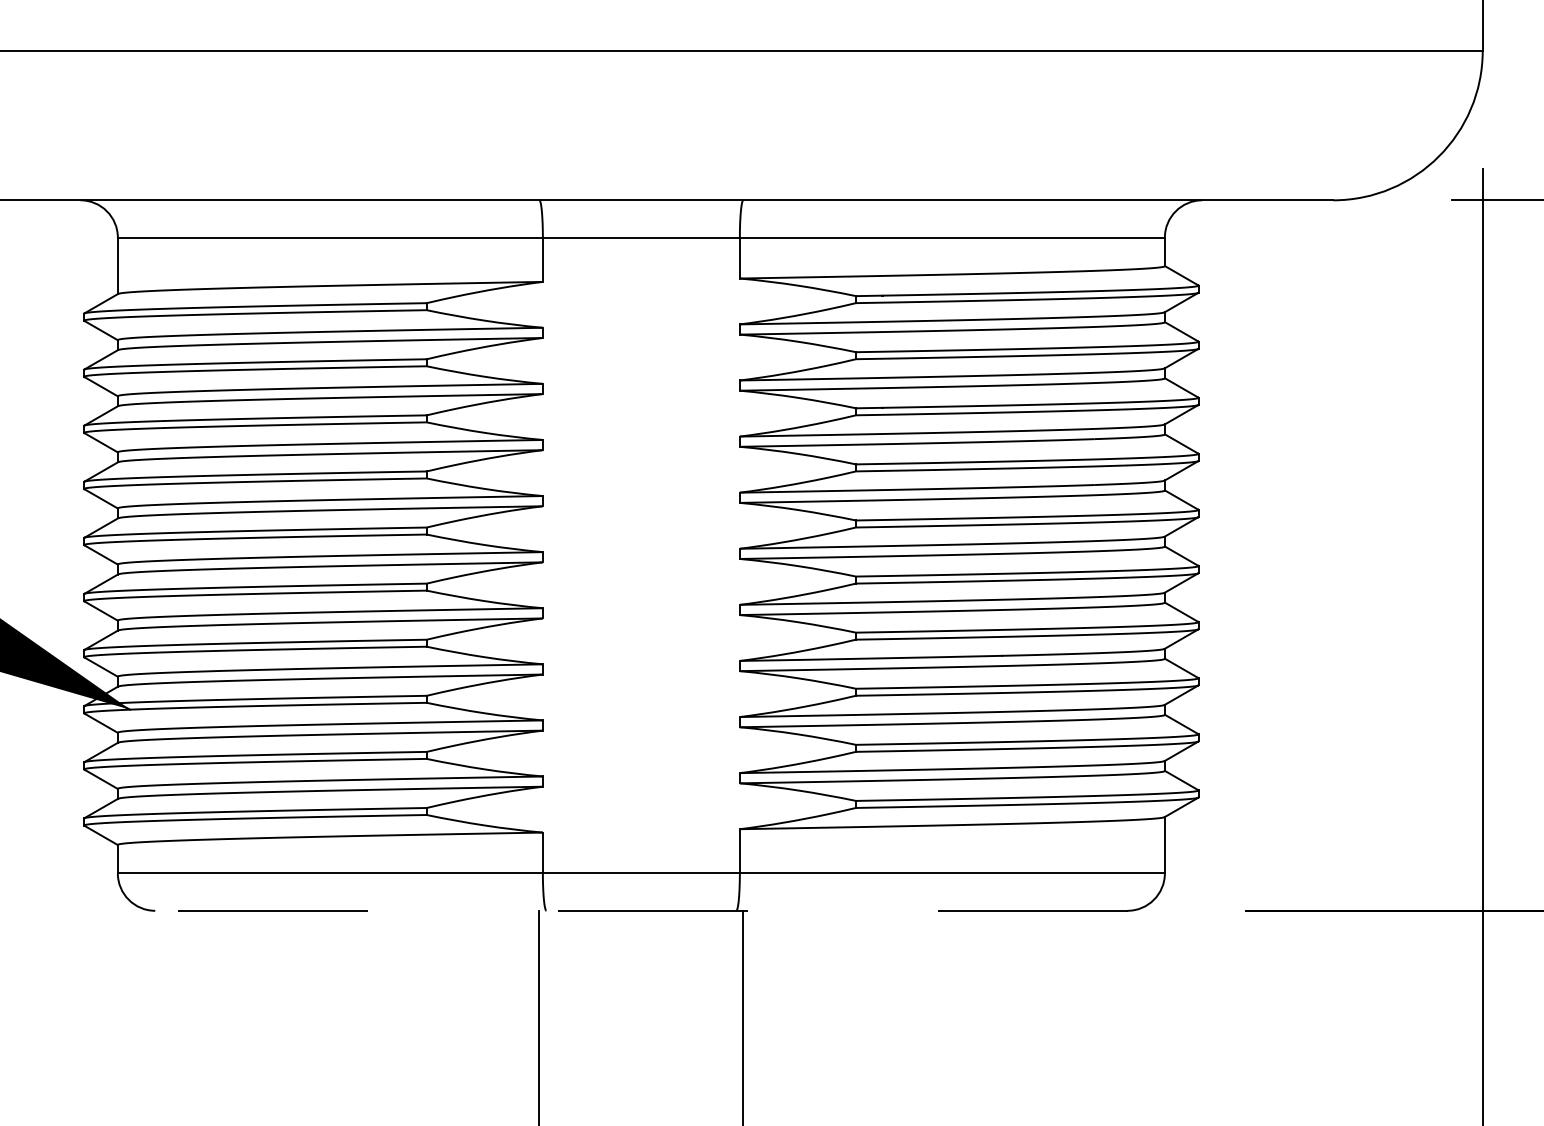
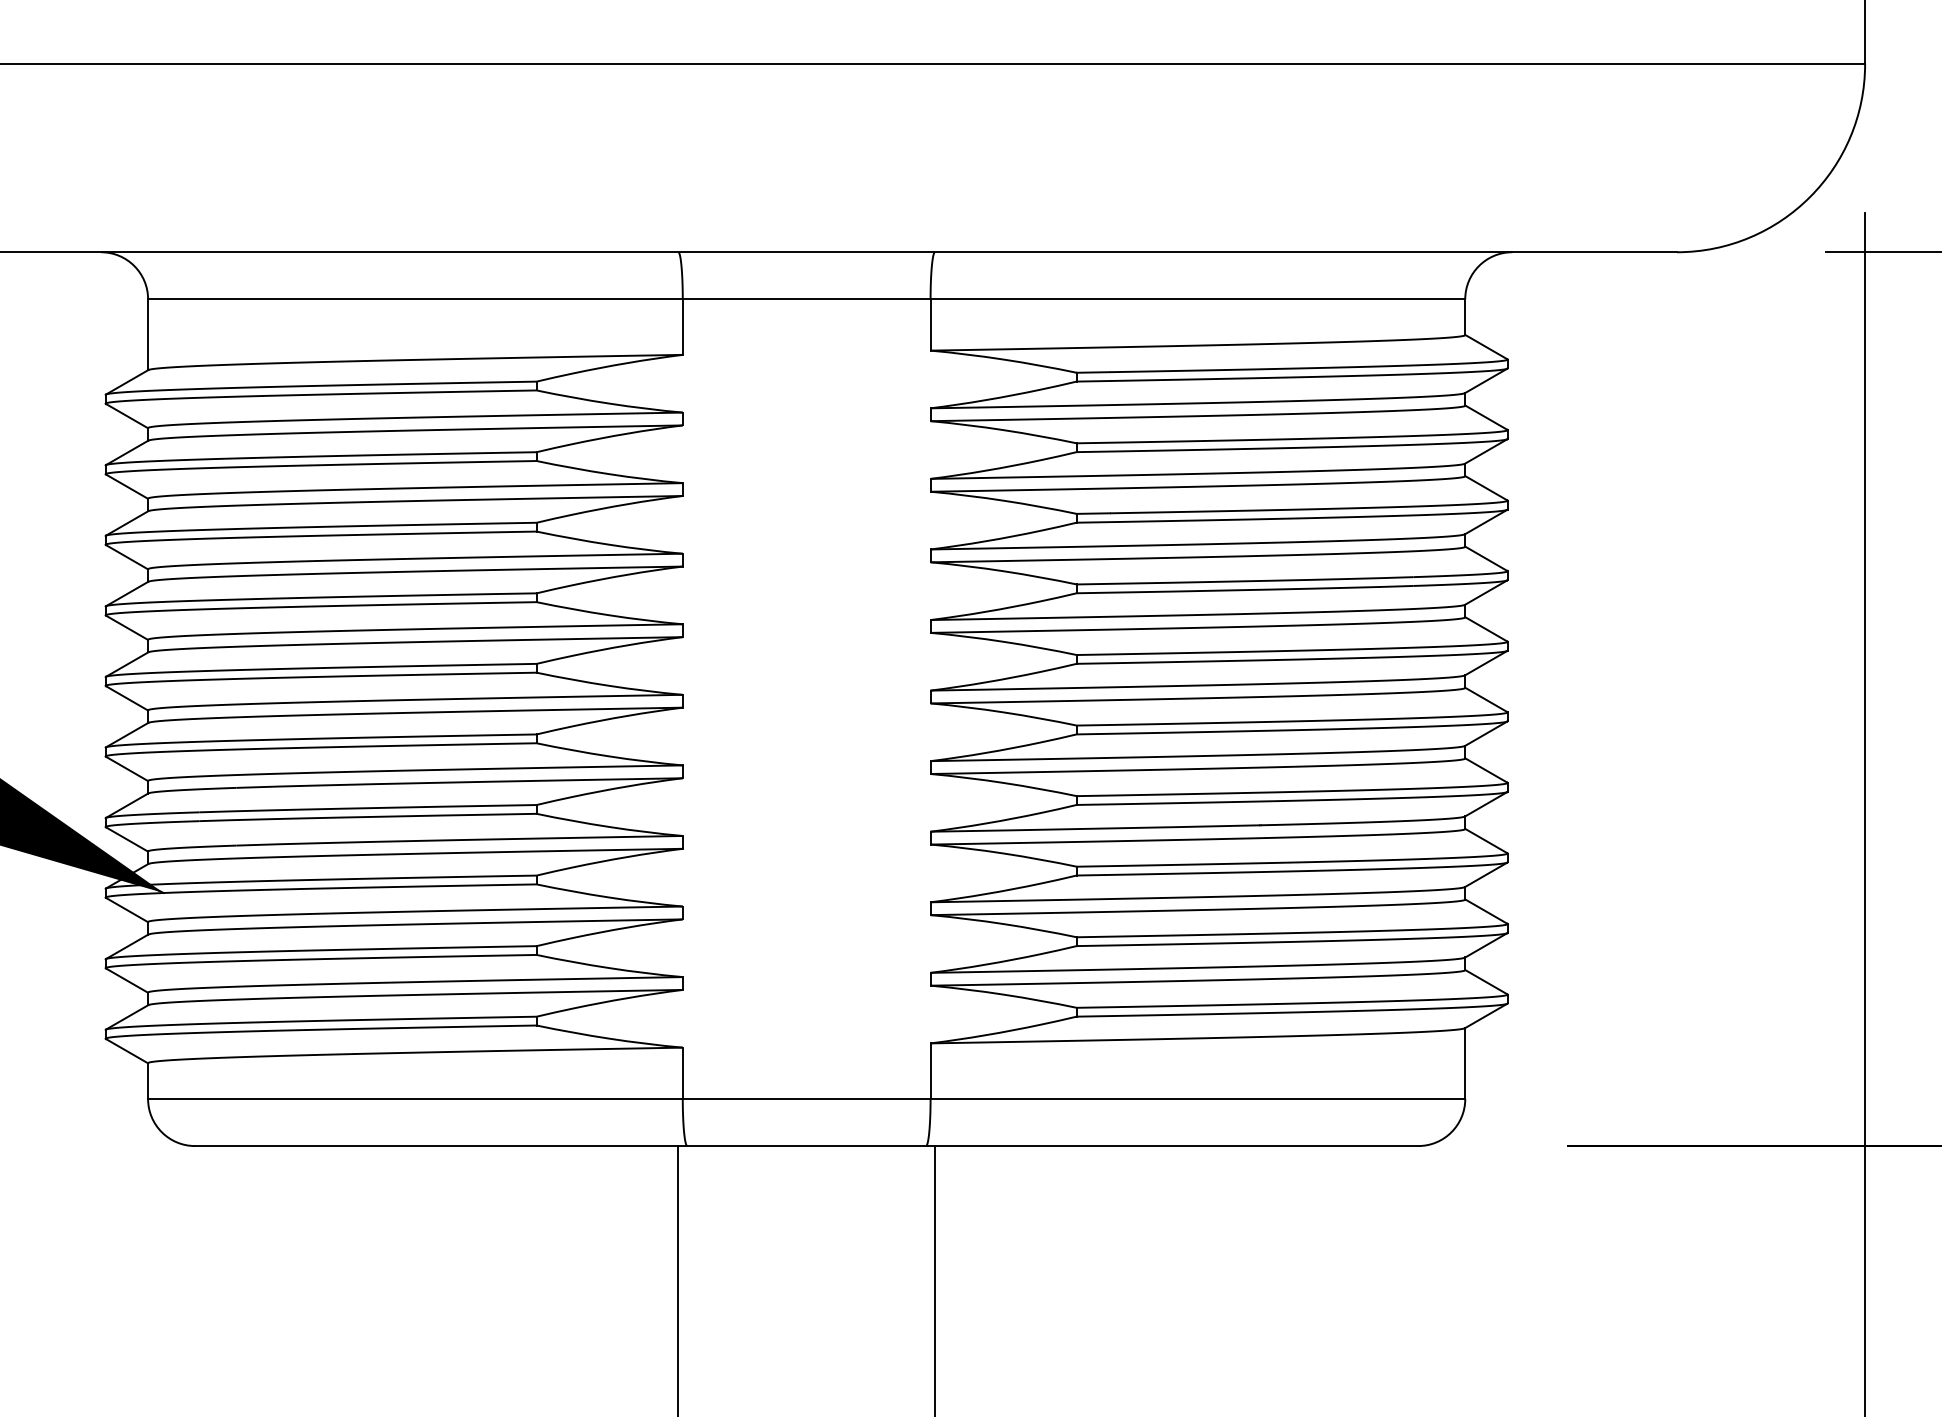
line: (641, 911) -> (806, 1146), dashed -> solid

